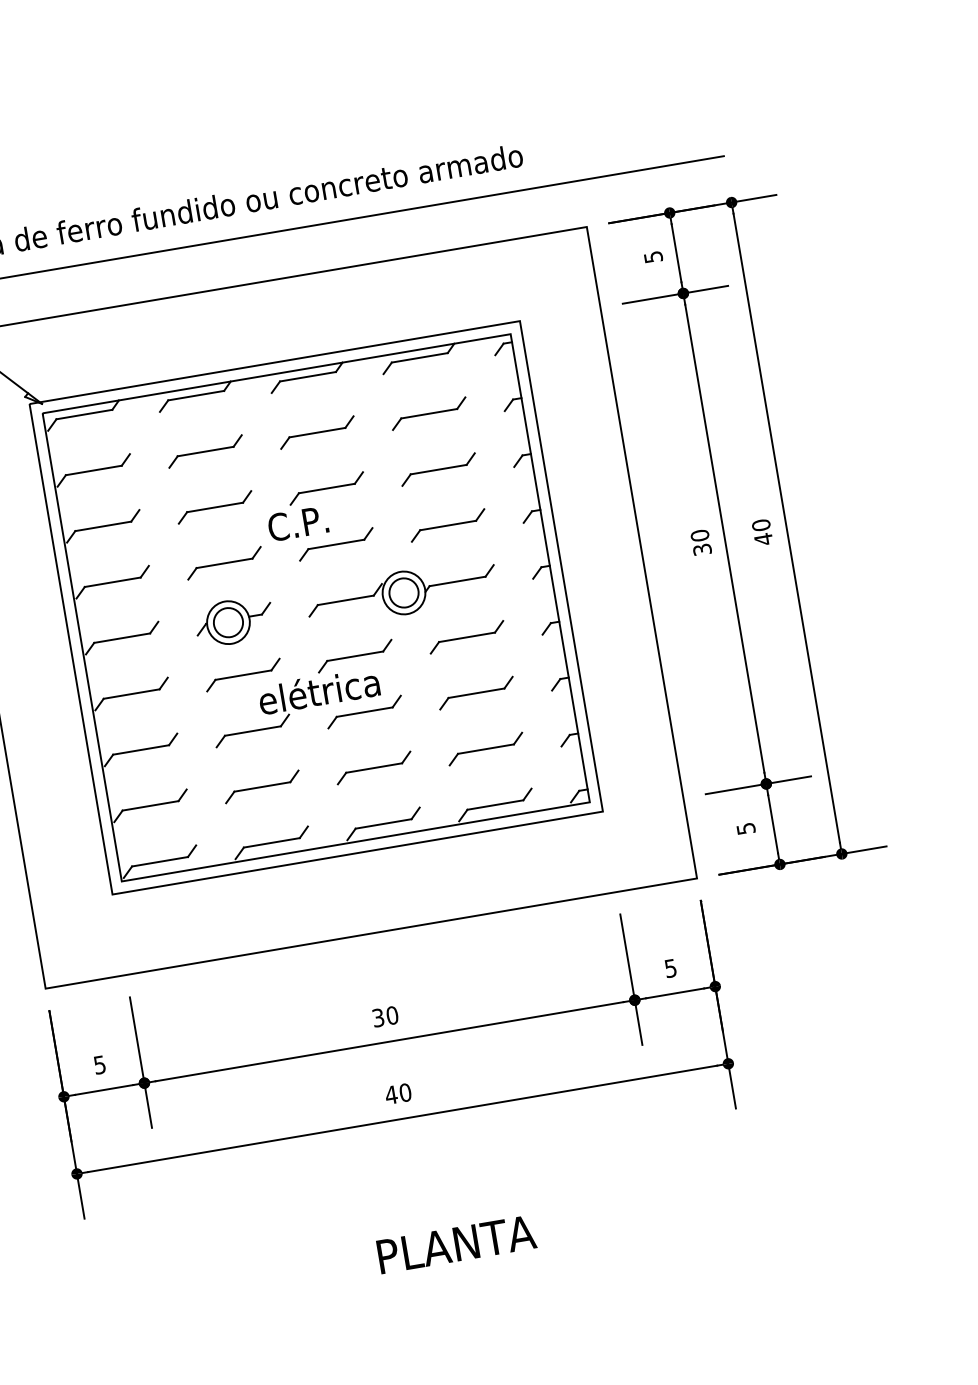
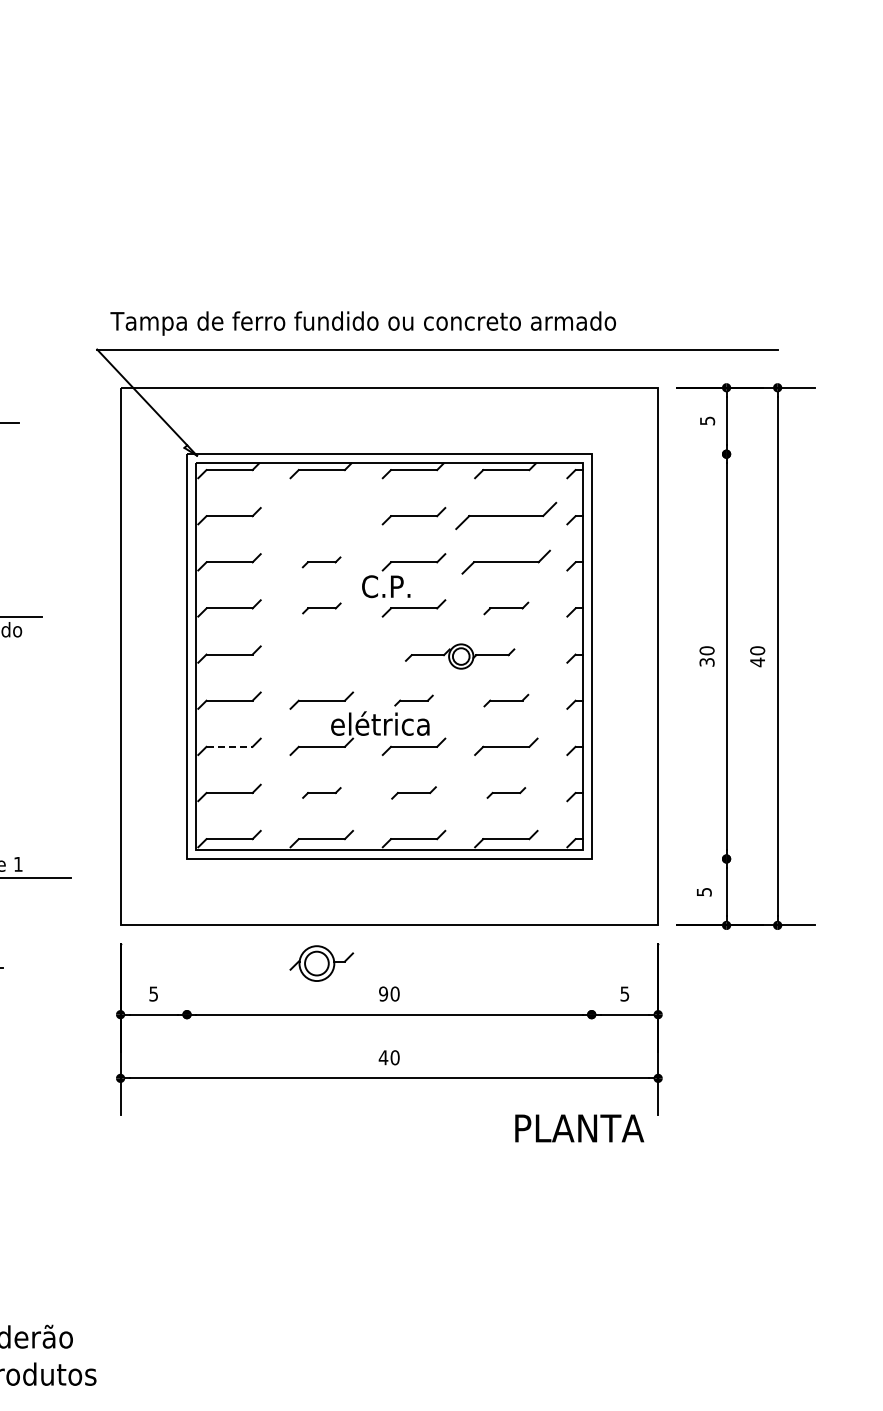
line: (674, 295) -> (719, 454), removed
part: (429, 414) -> (506, 516), size x1.6
part: (205, 451) -> (321, 516), removed
part: (438, 469) -> (506, 562), size x1.4
part: (214, 507) -> (321, 562), size x0.6
part: (448, 525) -> (506, 608), size x0.7
part: (224, 563) -> (321, 608), size x0.6
part: (401, 593) -> (459, 656), size x0.7
part: (233, 621) -> (321, 963), moved
part: (467, 637) -> (506, 700), size x0.7
part: (354, 656) -> (413, 700), size x0.6
part: (486, 748) -> (506, 792), size x0.6
line: (142, 749) -> (230, 746), solid -> dashed
part: (373, 767) -> (413, 792), size x0.7
line: (757, 784) -> (719, 858), removed
part: (261, 786) -> (321, 792), size x0.6
line: (631, 979) -> (591, 997), removed
text: (378, 1017) -> (383, 993), 30 -> 90
line: (141, 1062) -> (187, 997), removed
text: (456, 1244) -> (579, 1128), moved

